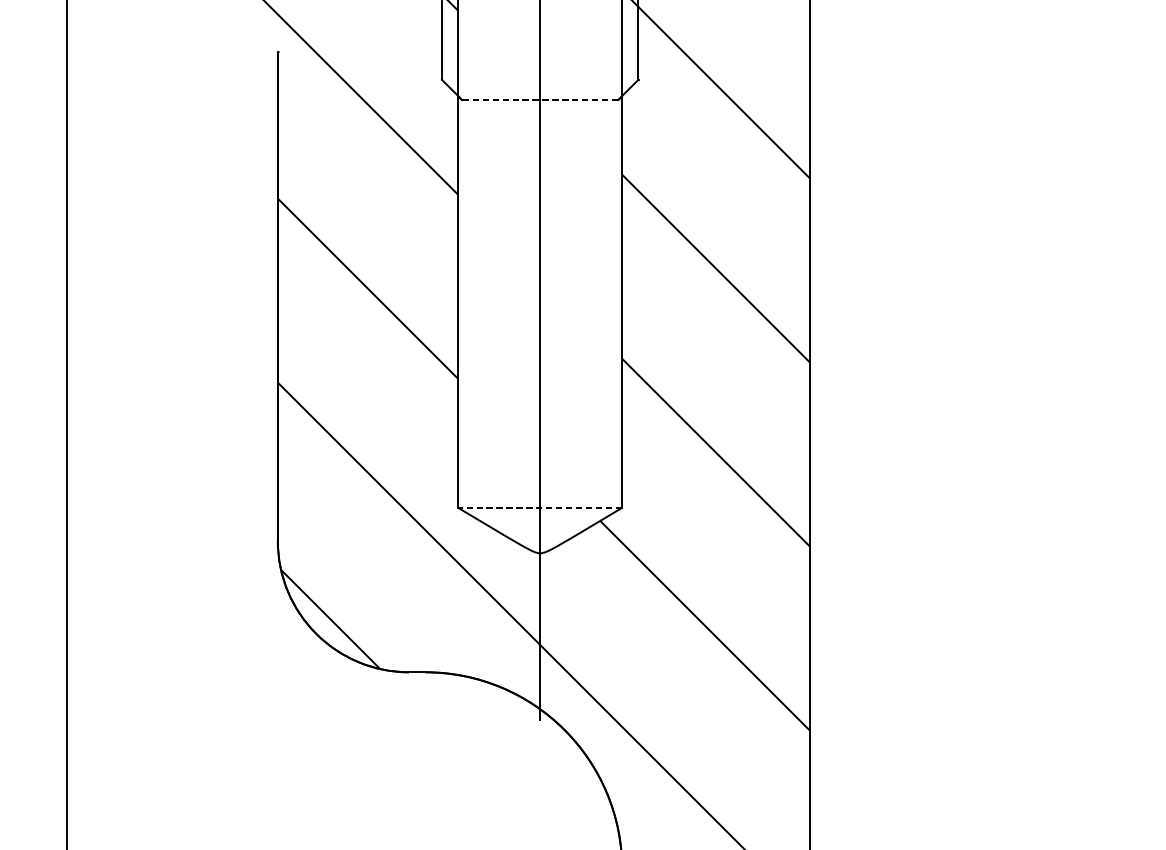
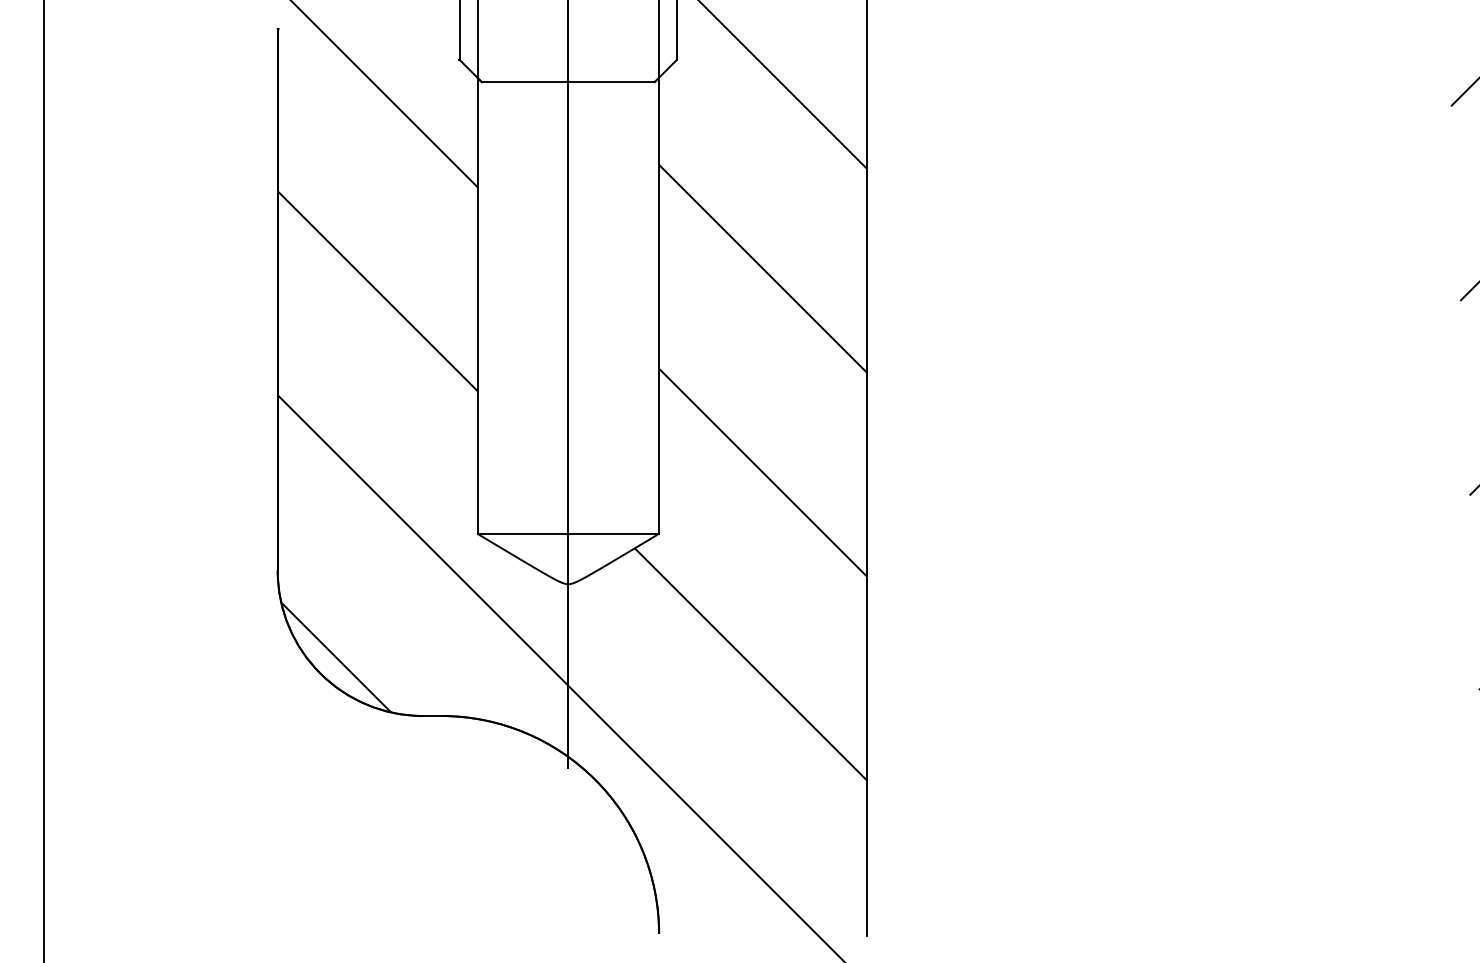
line: (539, 100) -> (567, 82), dashed -> solid
line: (540, 507) -> (568, 533), dashed -> solid

